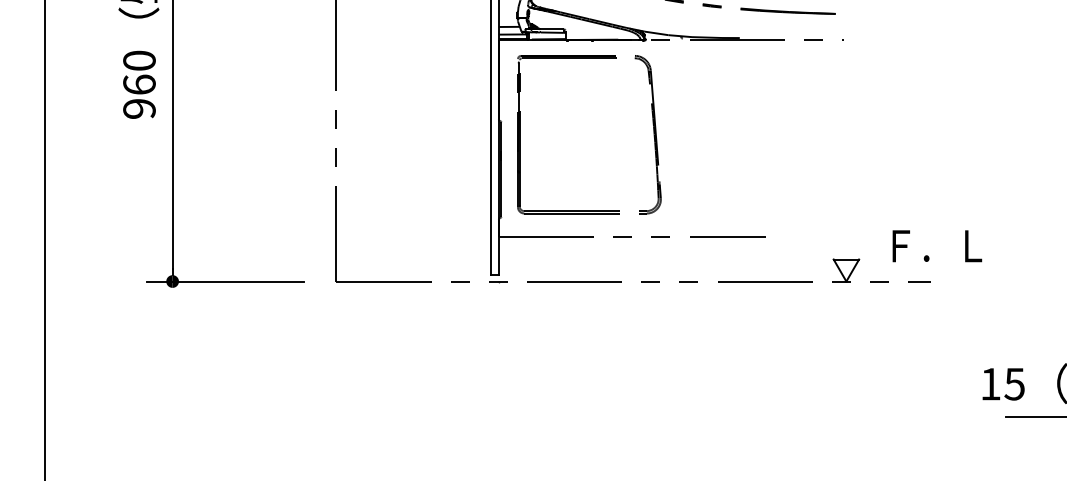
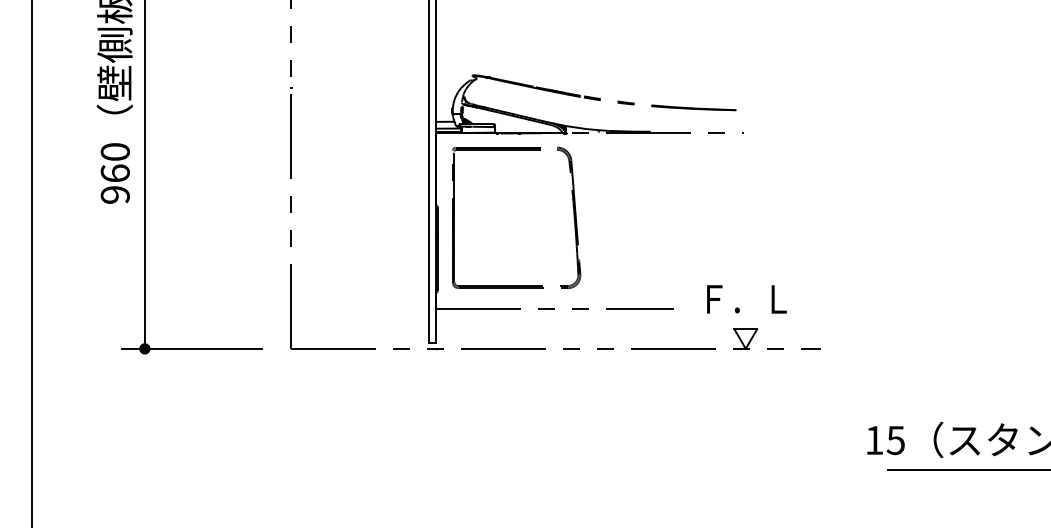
text: (936, 246) -> (746, 299), moved

